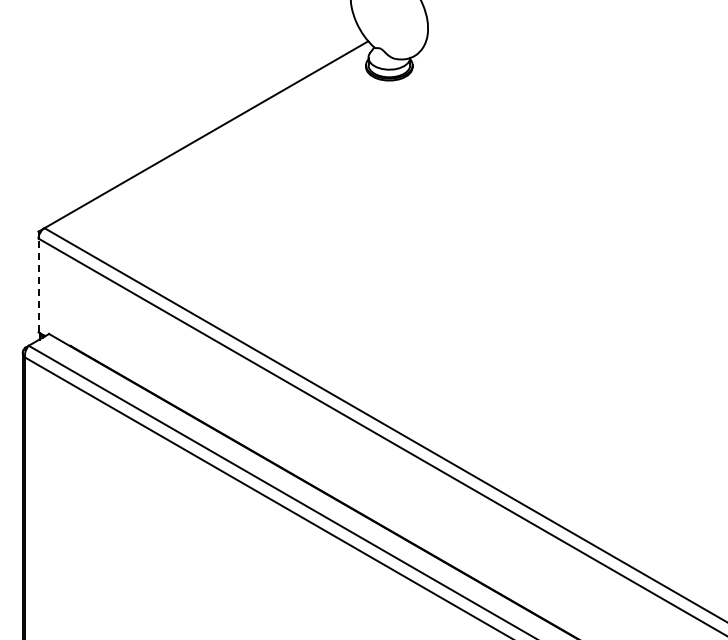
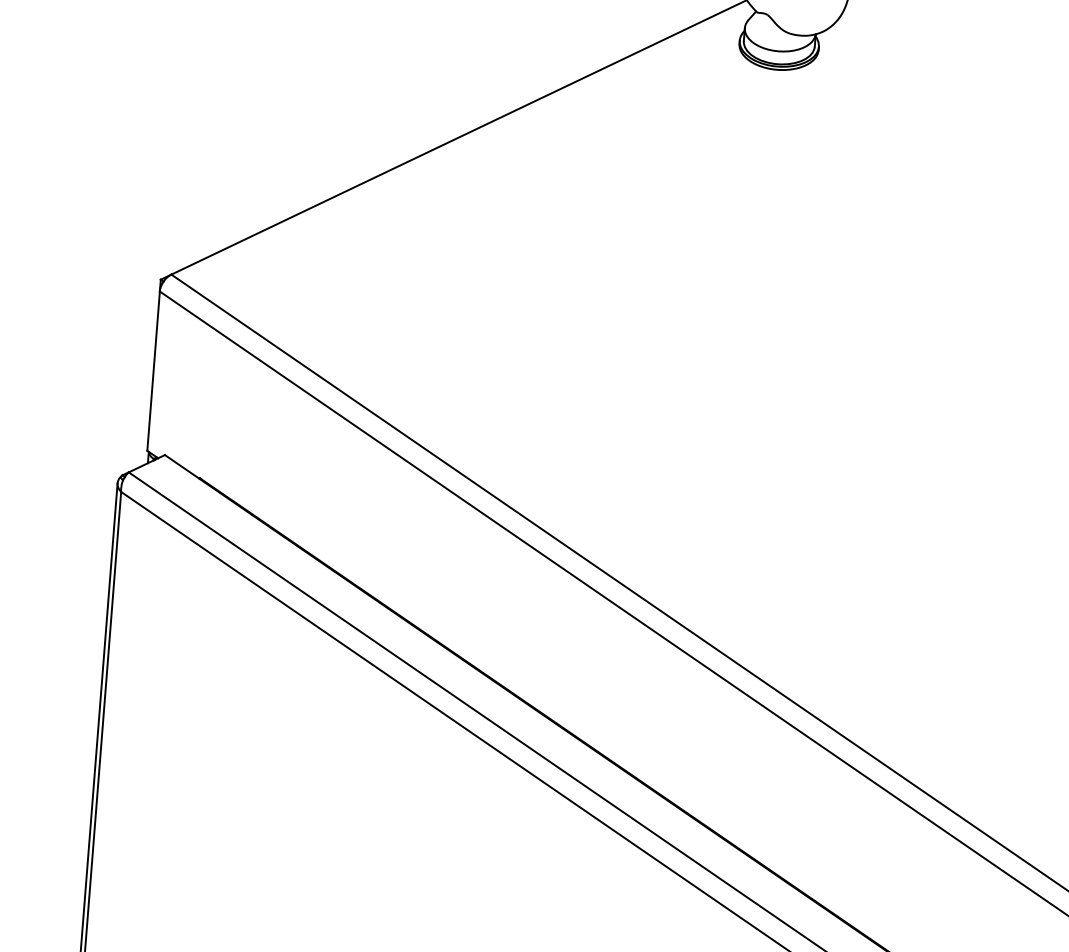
line: (38, 285) -> (153, 371), dashed -> solid

